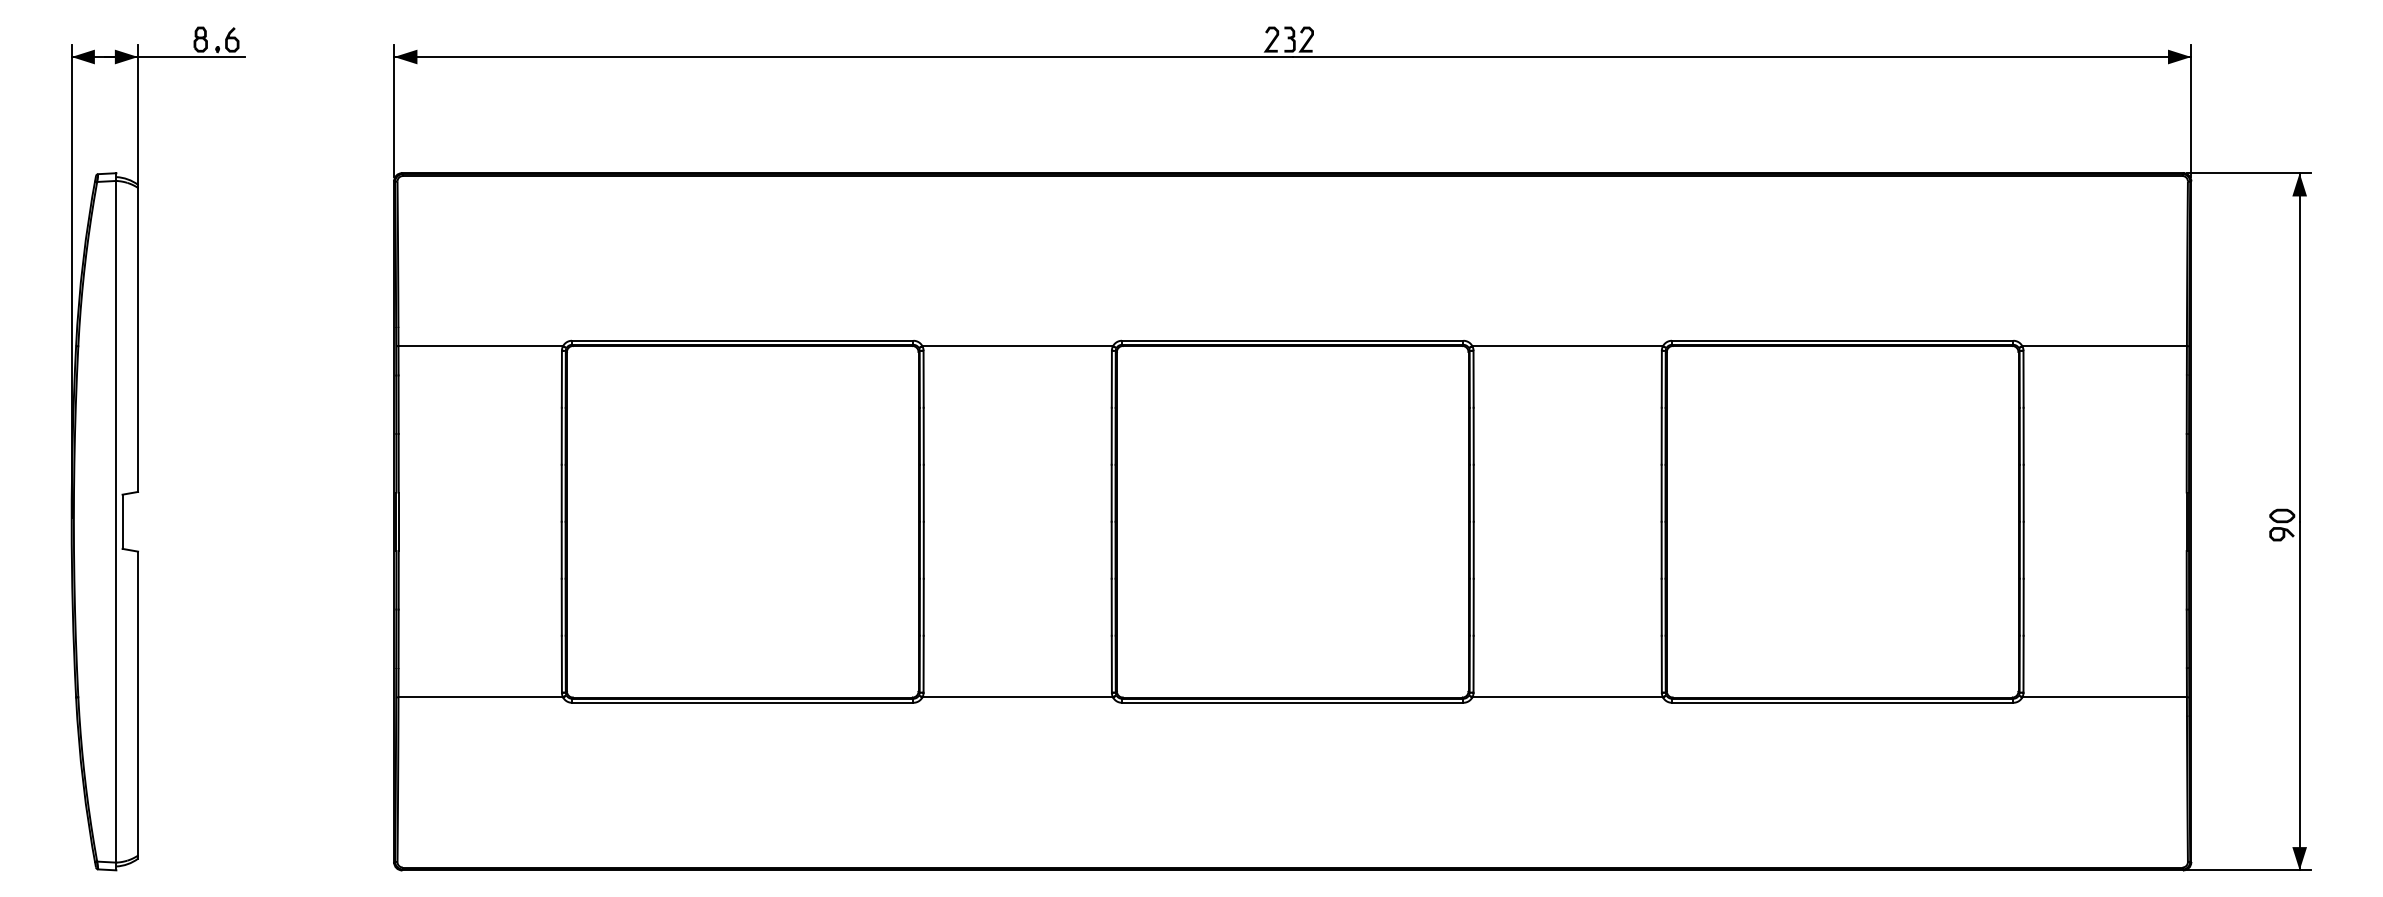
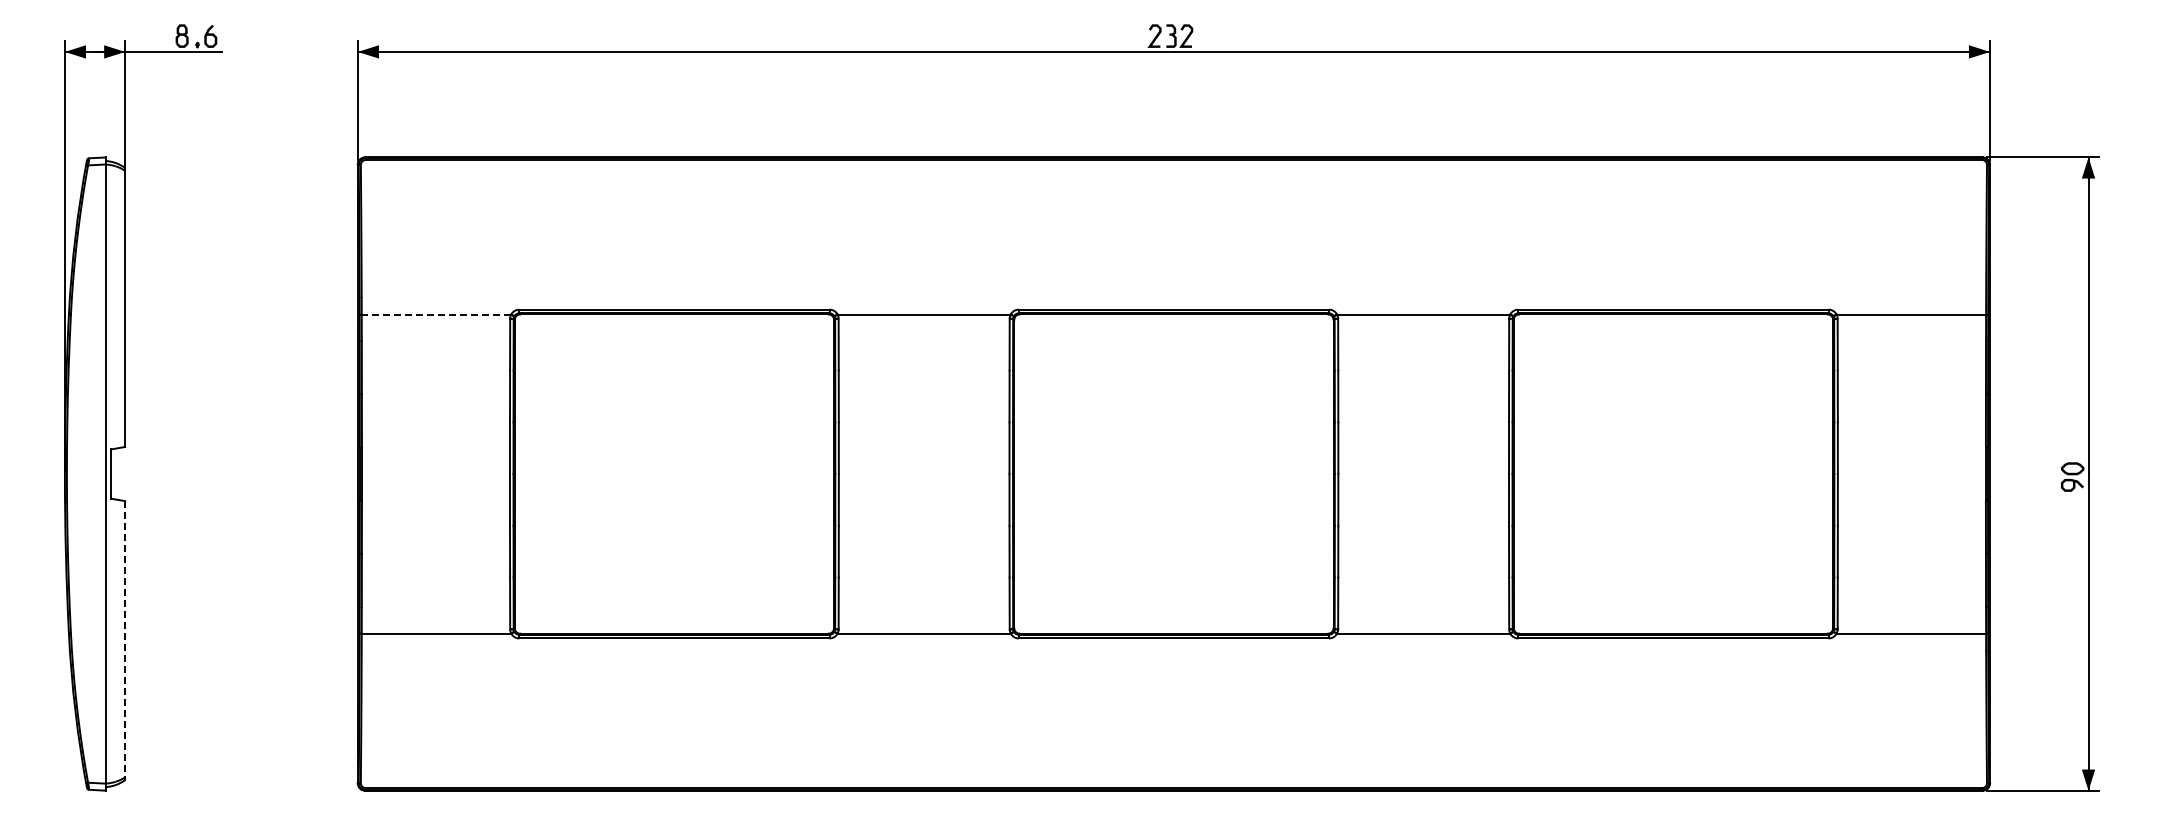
line: (480, 346) -> (436, 314), solid -> dashed
line: (138, 703) -> (125, 639), solid -> dashed

